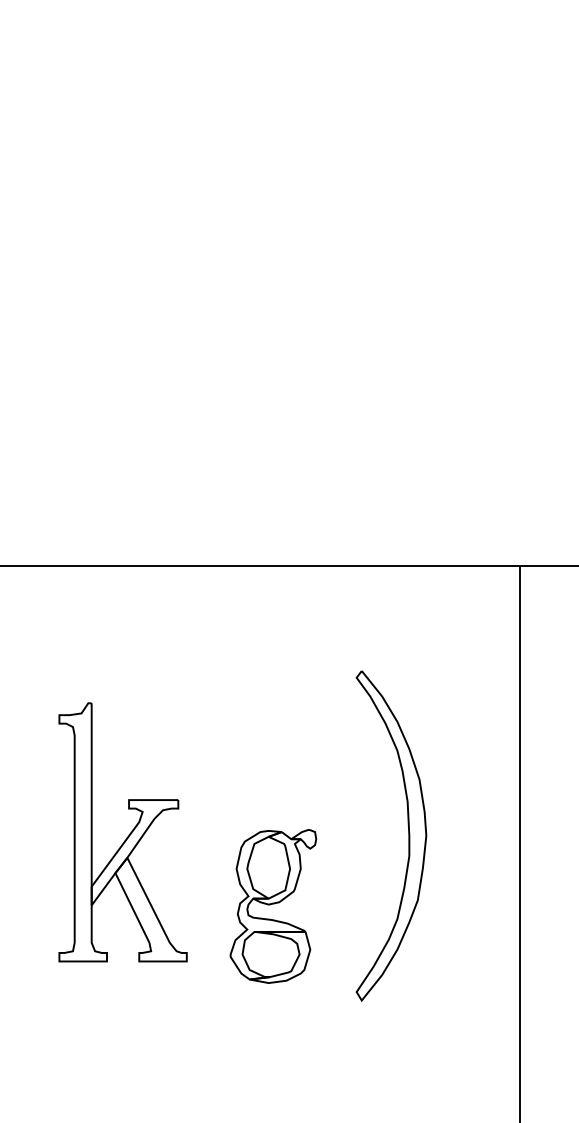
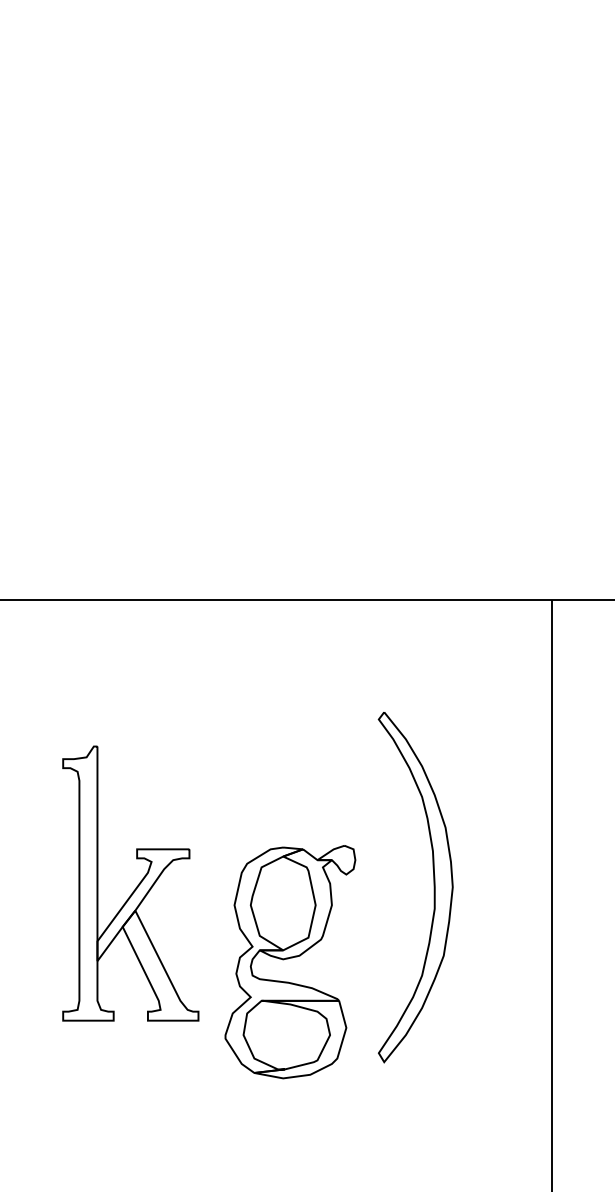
part: (273, 906) -> (290, 962), size x1.43

